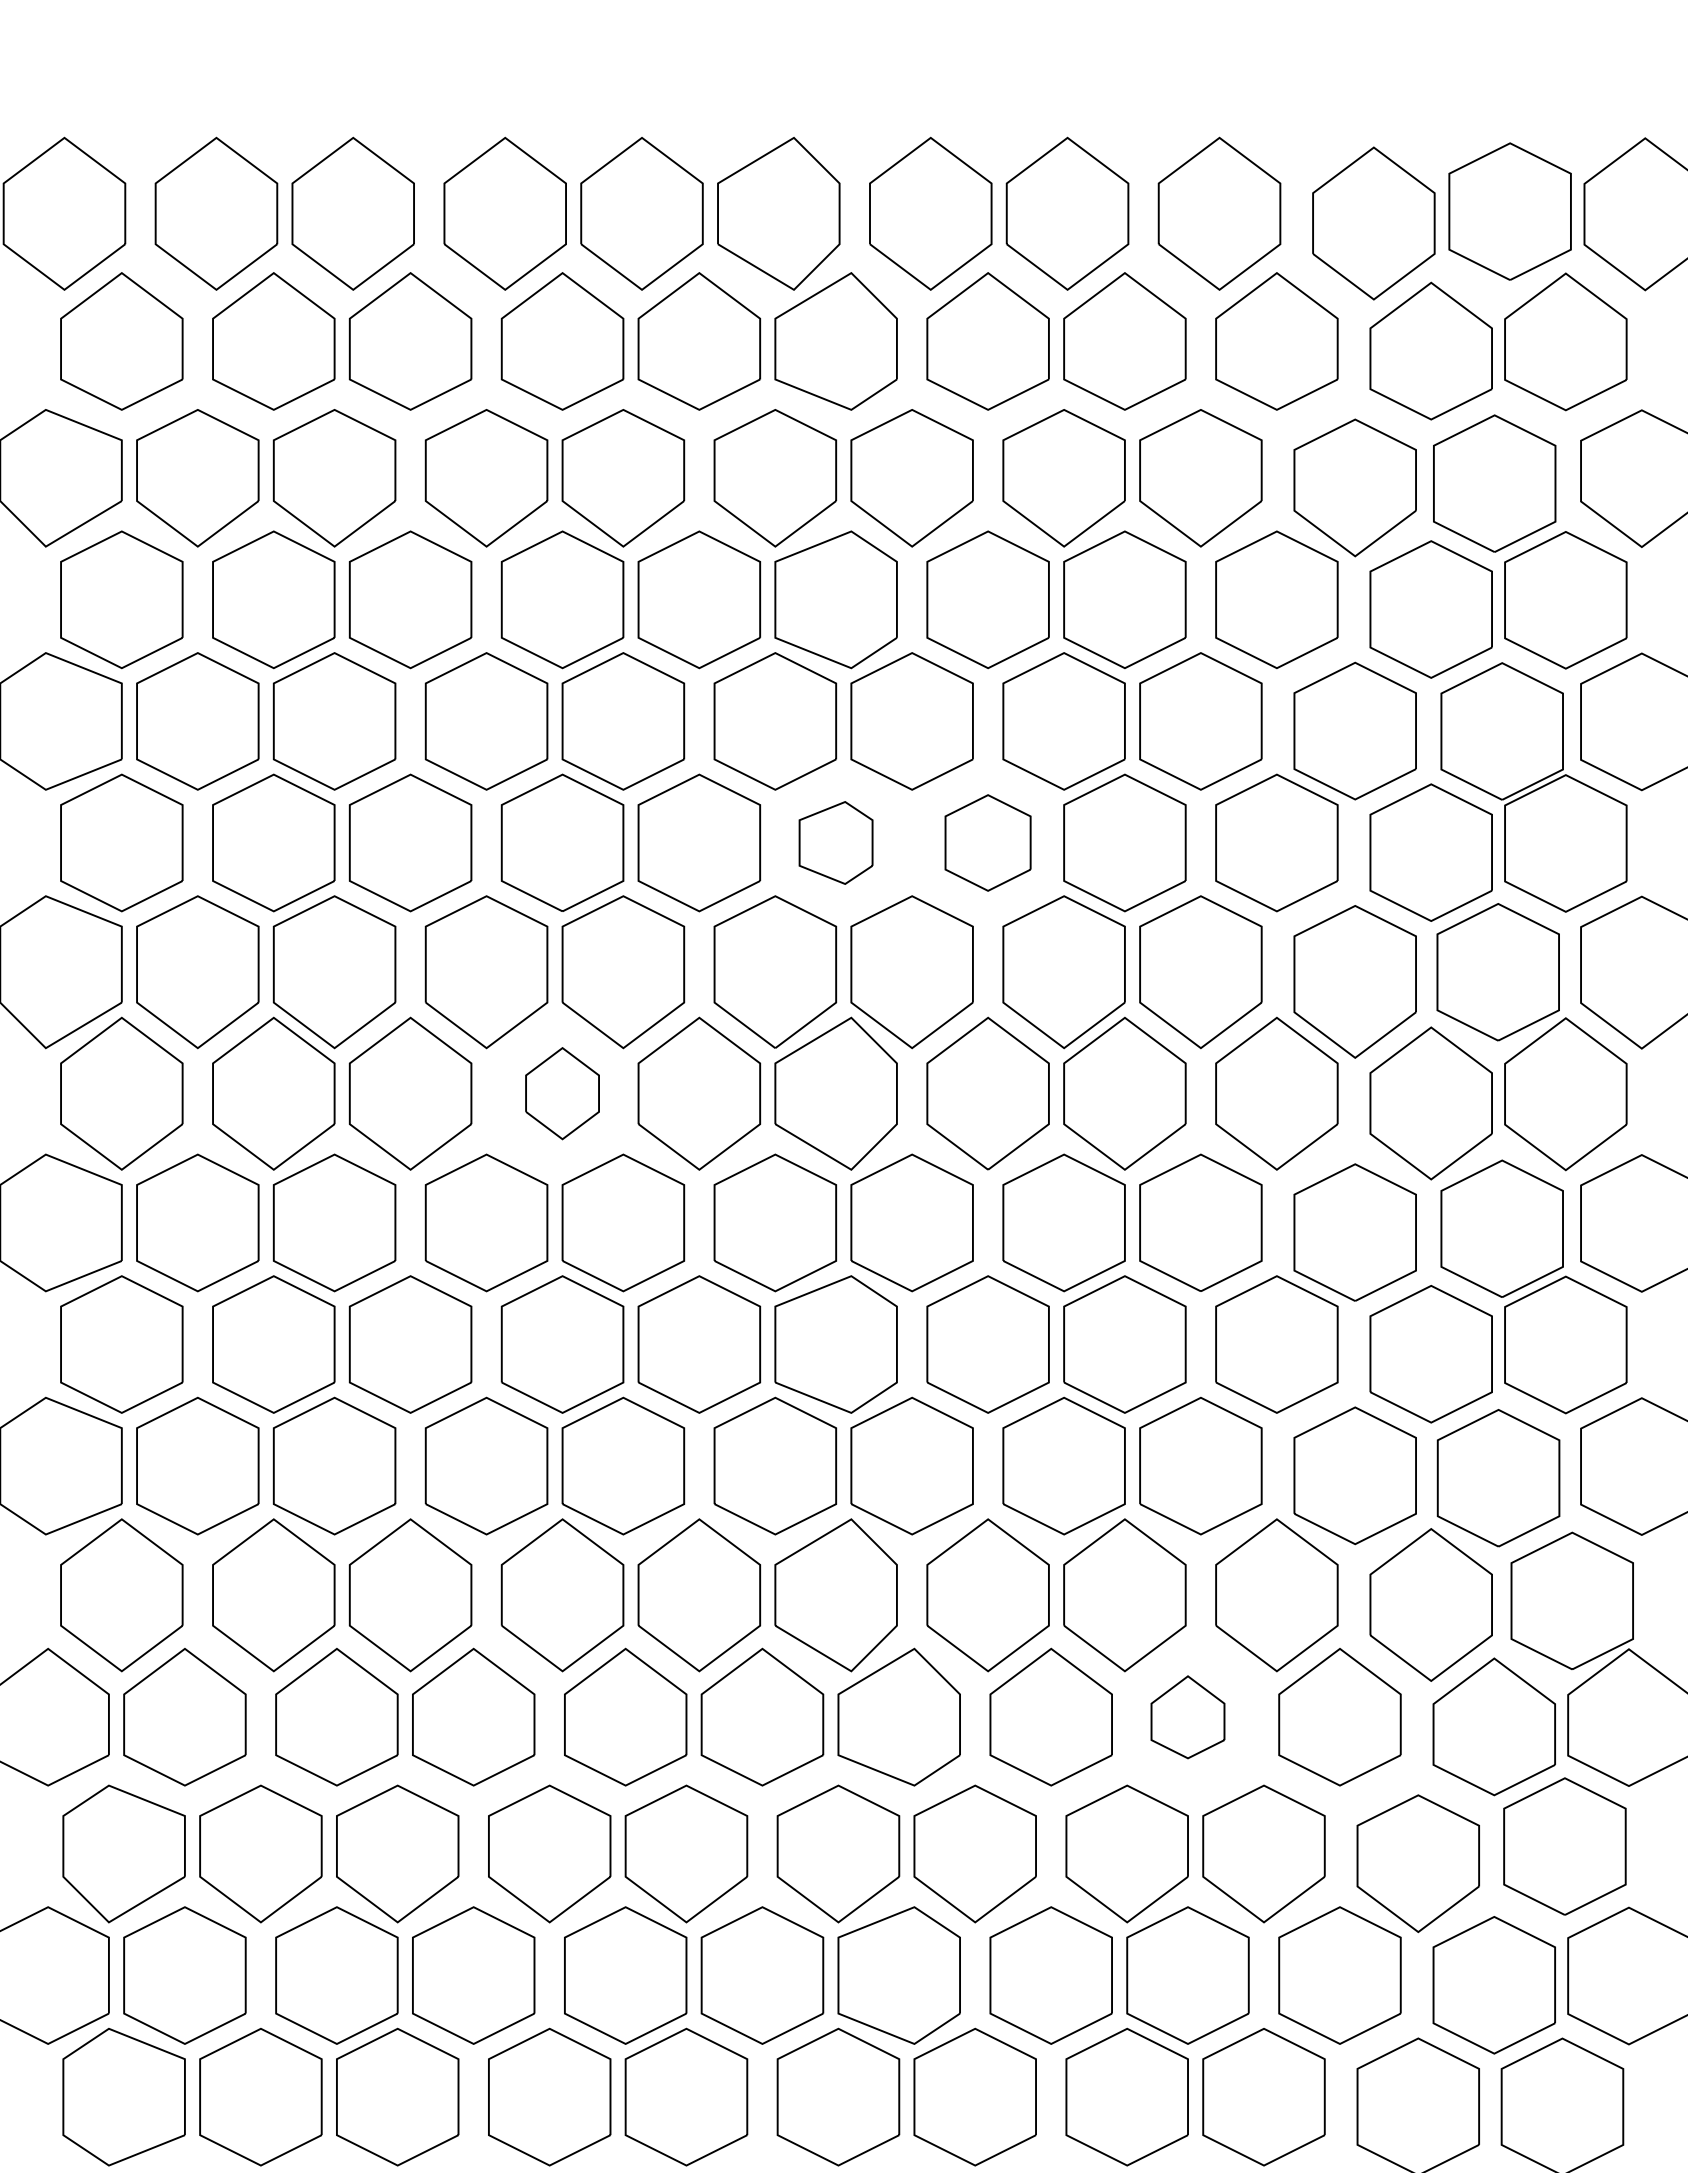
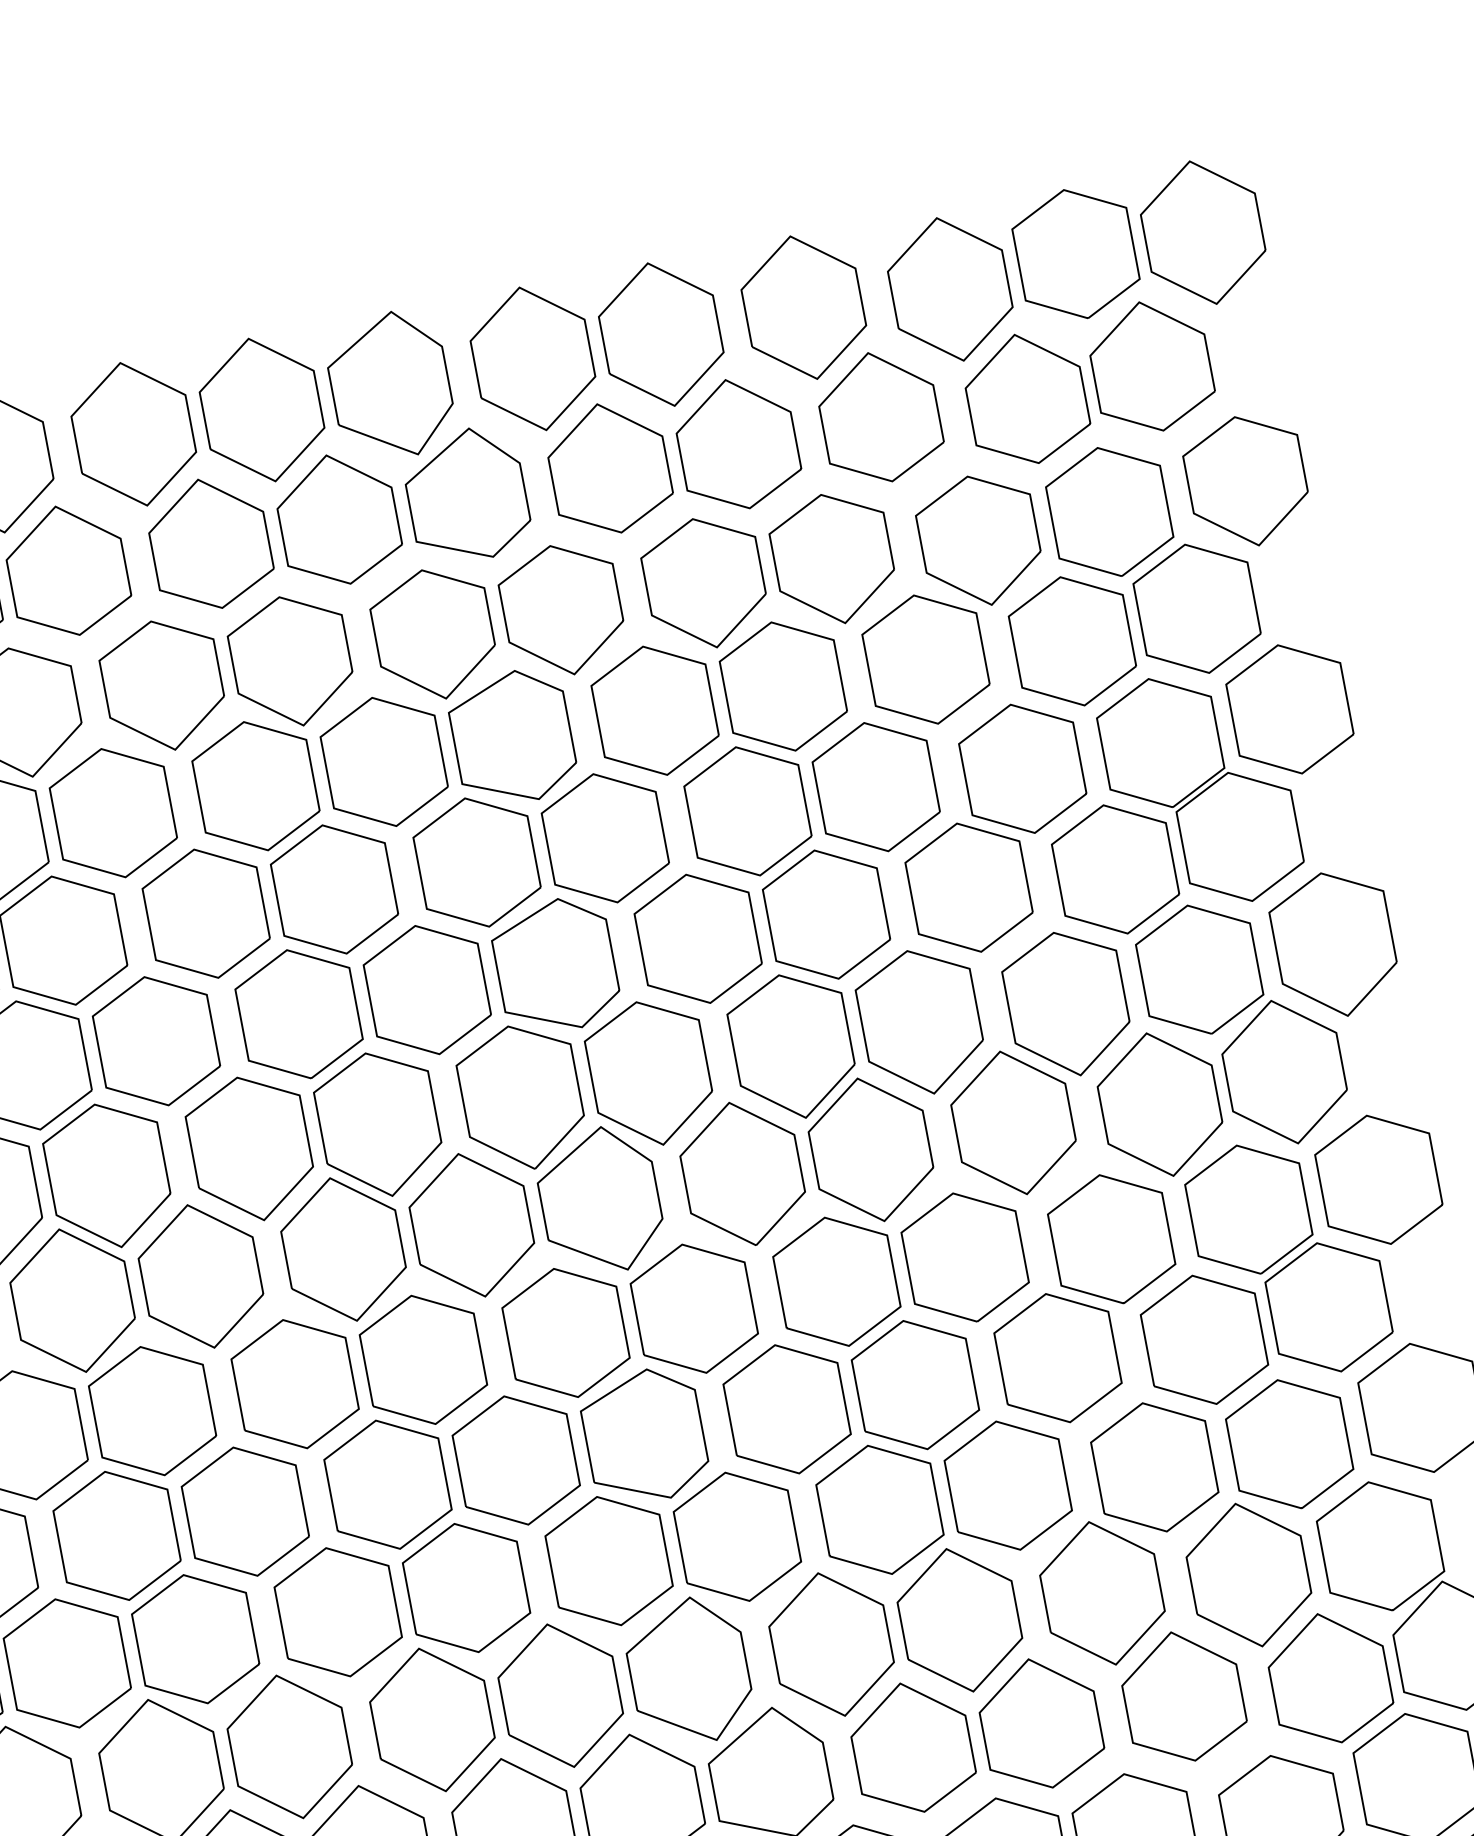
part: (835, 842) -> (555, 965), size x1.67
part: (987, 842) -> (697, 938), size x1.43
part: (562, 1093) -> (343, 1249), size x1.67
part: (1187, 1717) -> (1040, 1723), size x1.67

